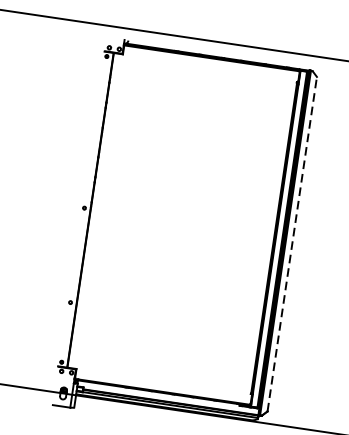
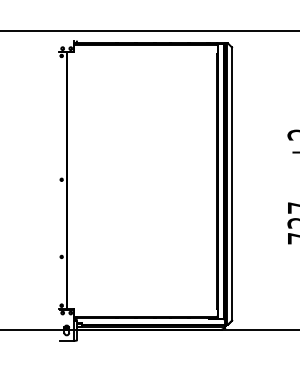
line: (292, 244) -> (232, 184), dashed -> solid

